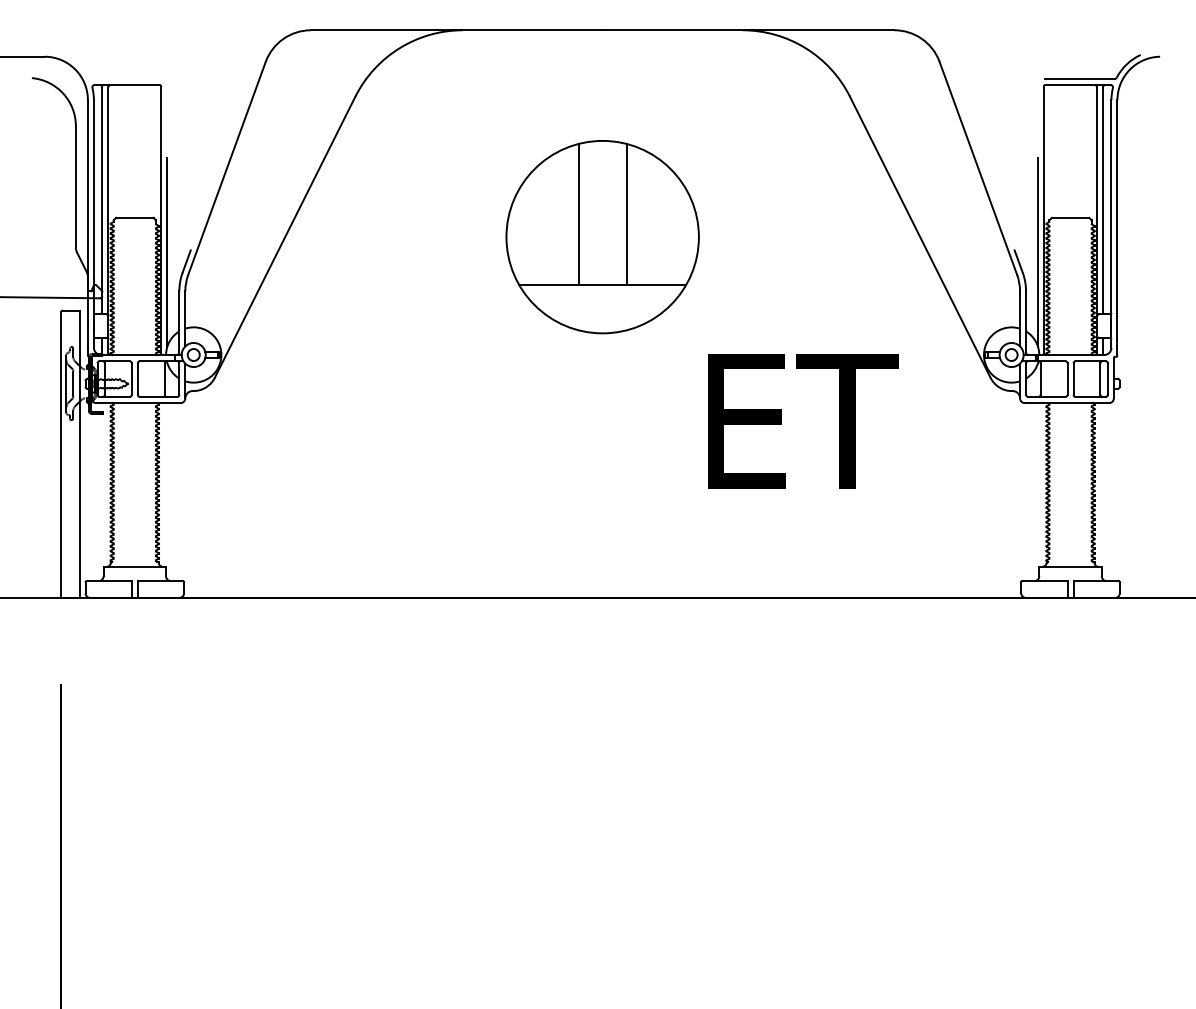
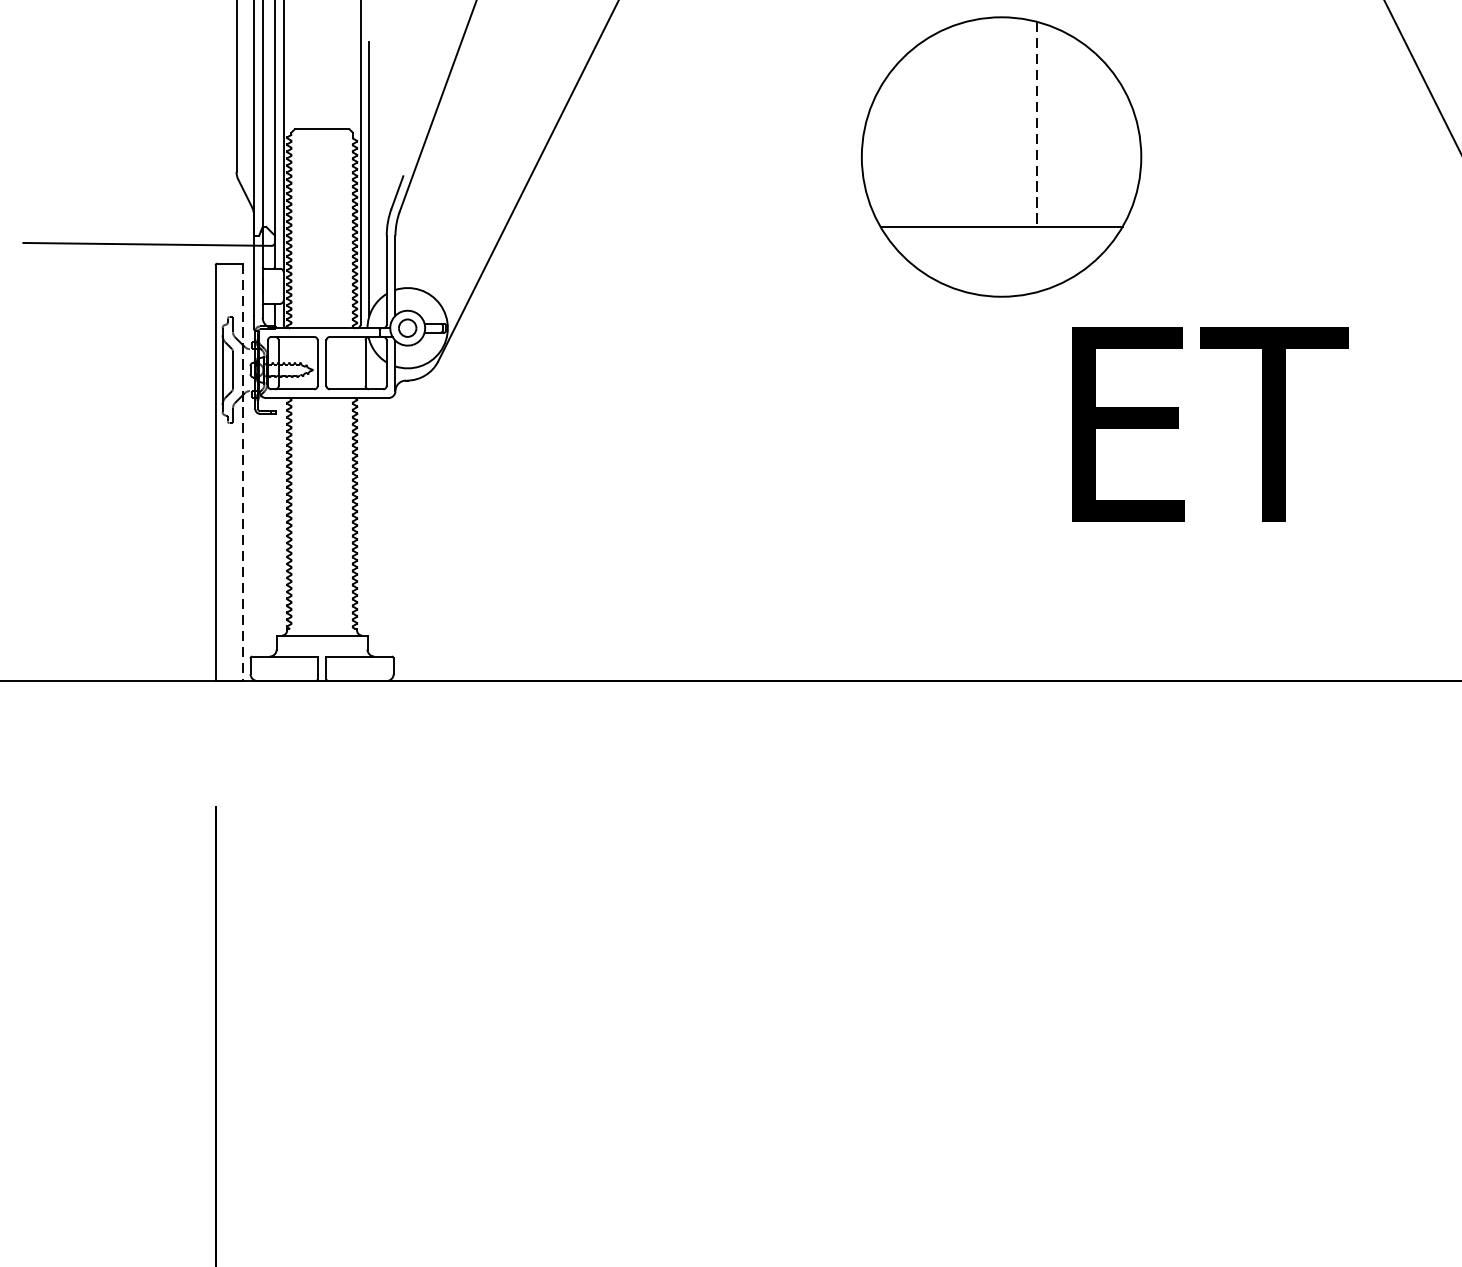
line: (578, 214) -> (966, 124), removed
line: (626, 214) -> (1036, 124), solid -> dashed
text: (803, 421) -> (1210, 424), moved
line: (80, 454) -> (243, 472), solid -> dashed

